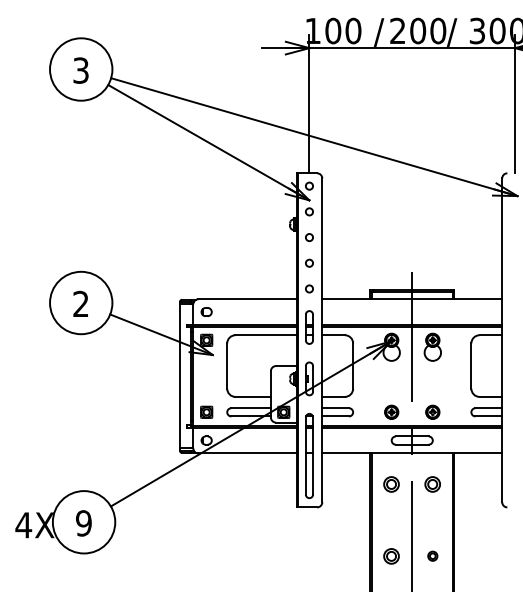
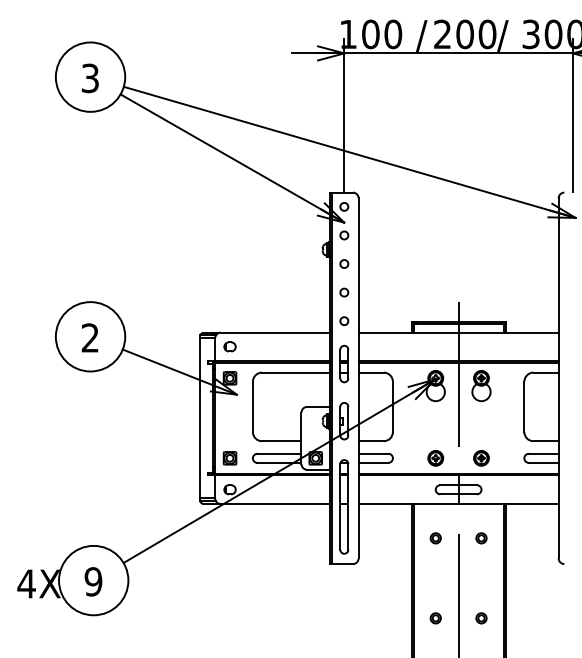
part: (391, 483) -> (435, 537), size x0.62
part: (432, 483) -> (481, 537), size x0.62
part: (391, 555) -> (435, 617), size x0.62

